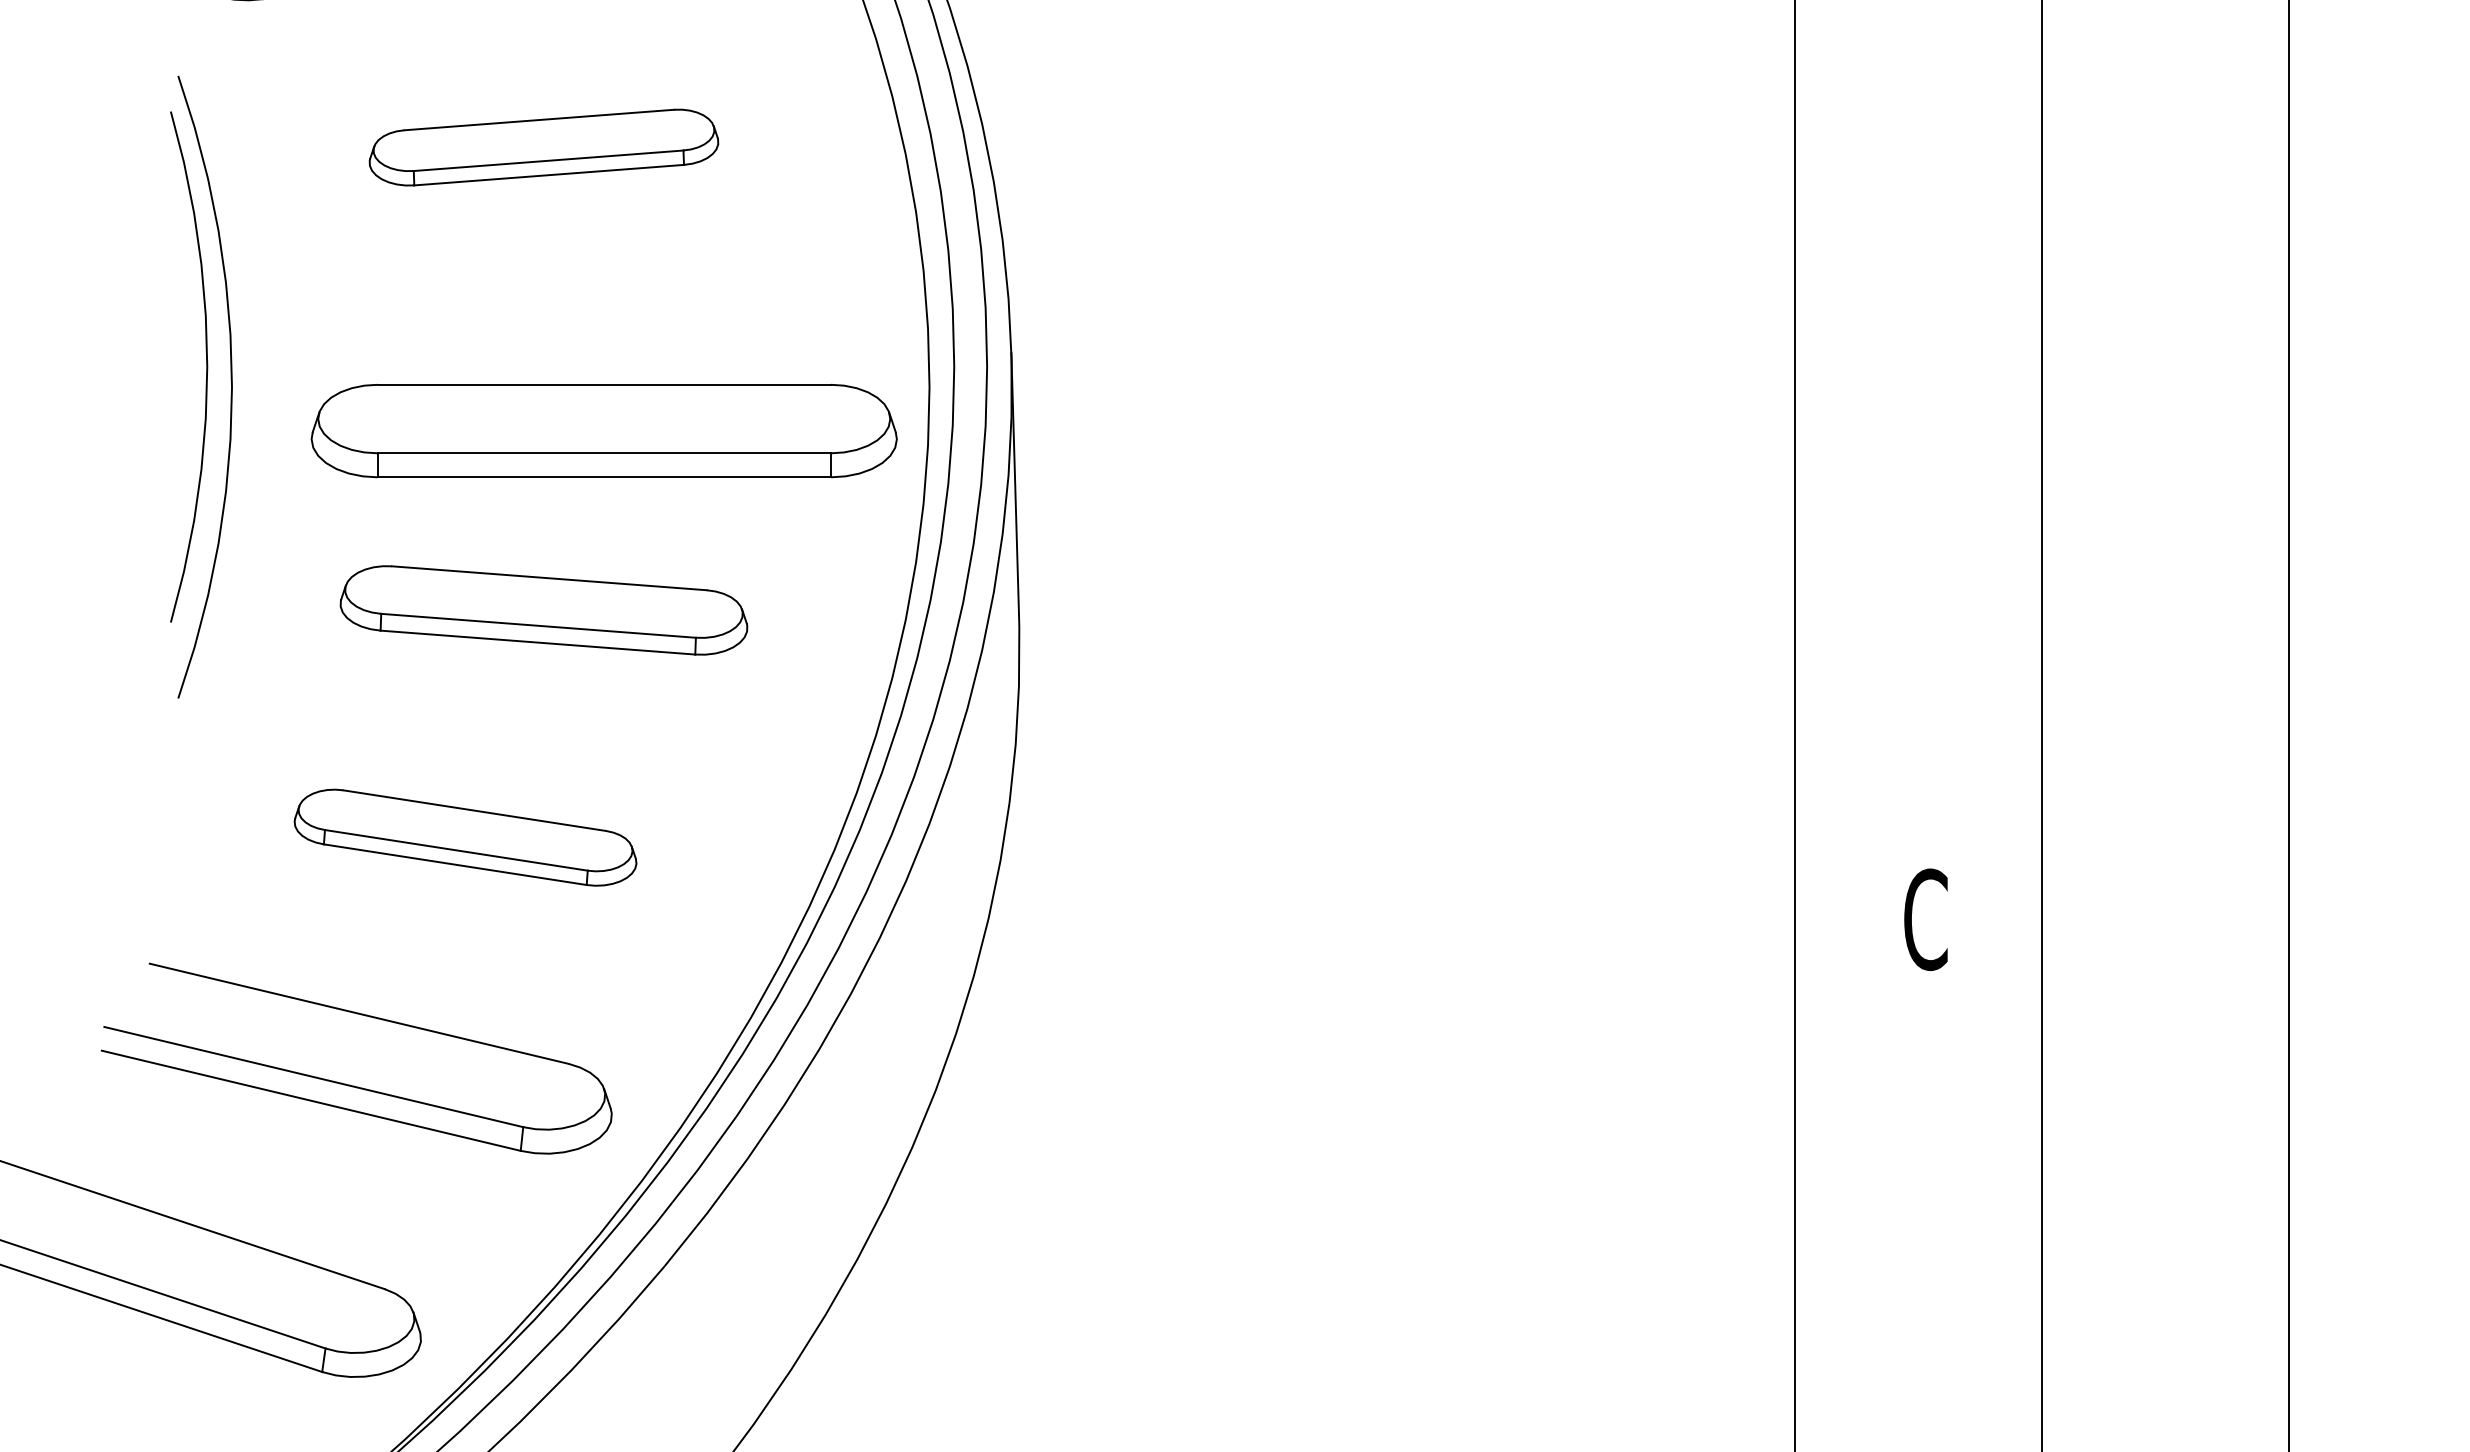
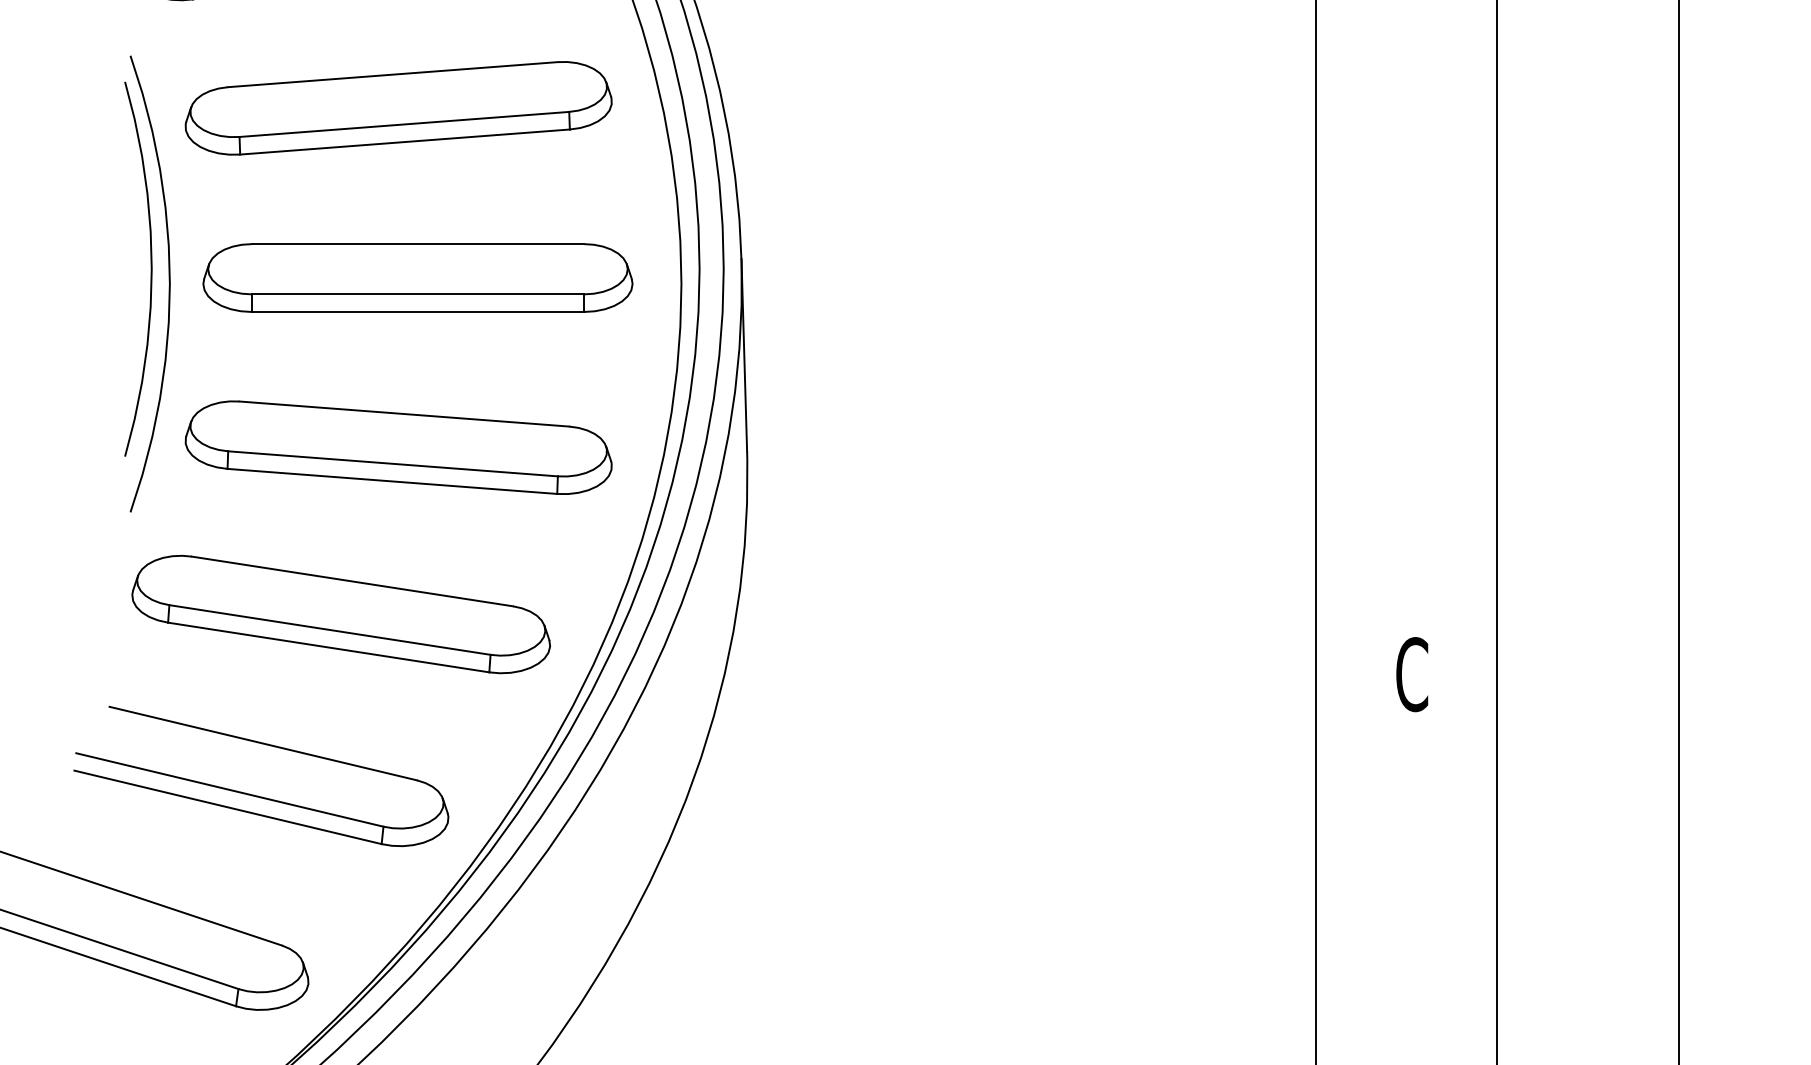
part: (543, 147) -> (398, 108), size x1.67
part: (603, 430) -> (417, 277), moved
part: (543, 610) -> (398, 447), size x1.43
part: (465, 837) -> (341, 614), size x1.67

